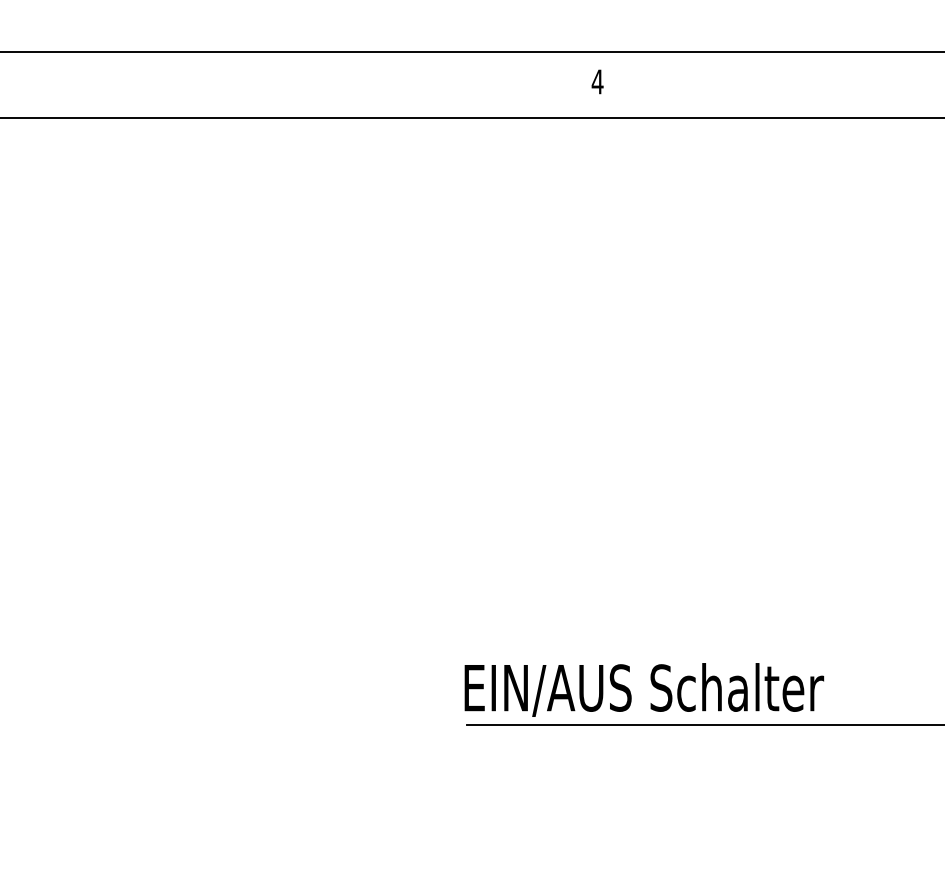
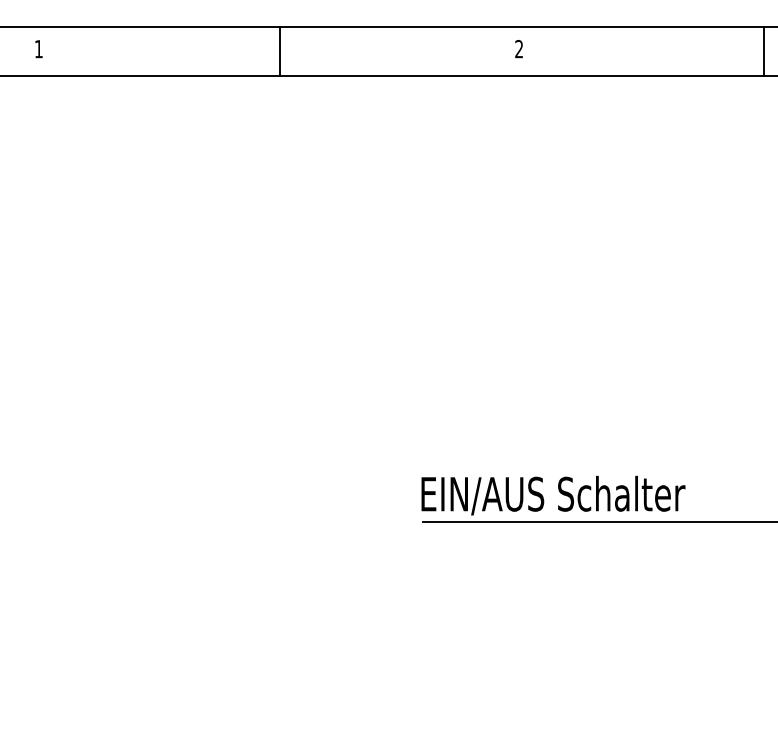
text: (596, 82) -> (518, 49), 4 -> 2
line: (271, 85) -> (279, 51), added
line: (931, 85) -> (764, 51), added

